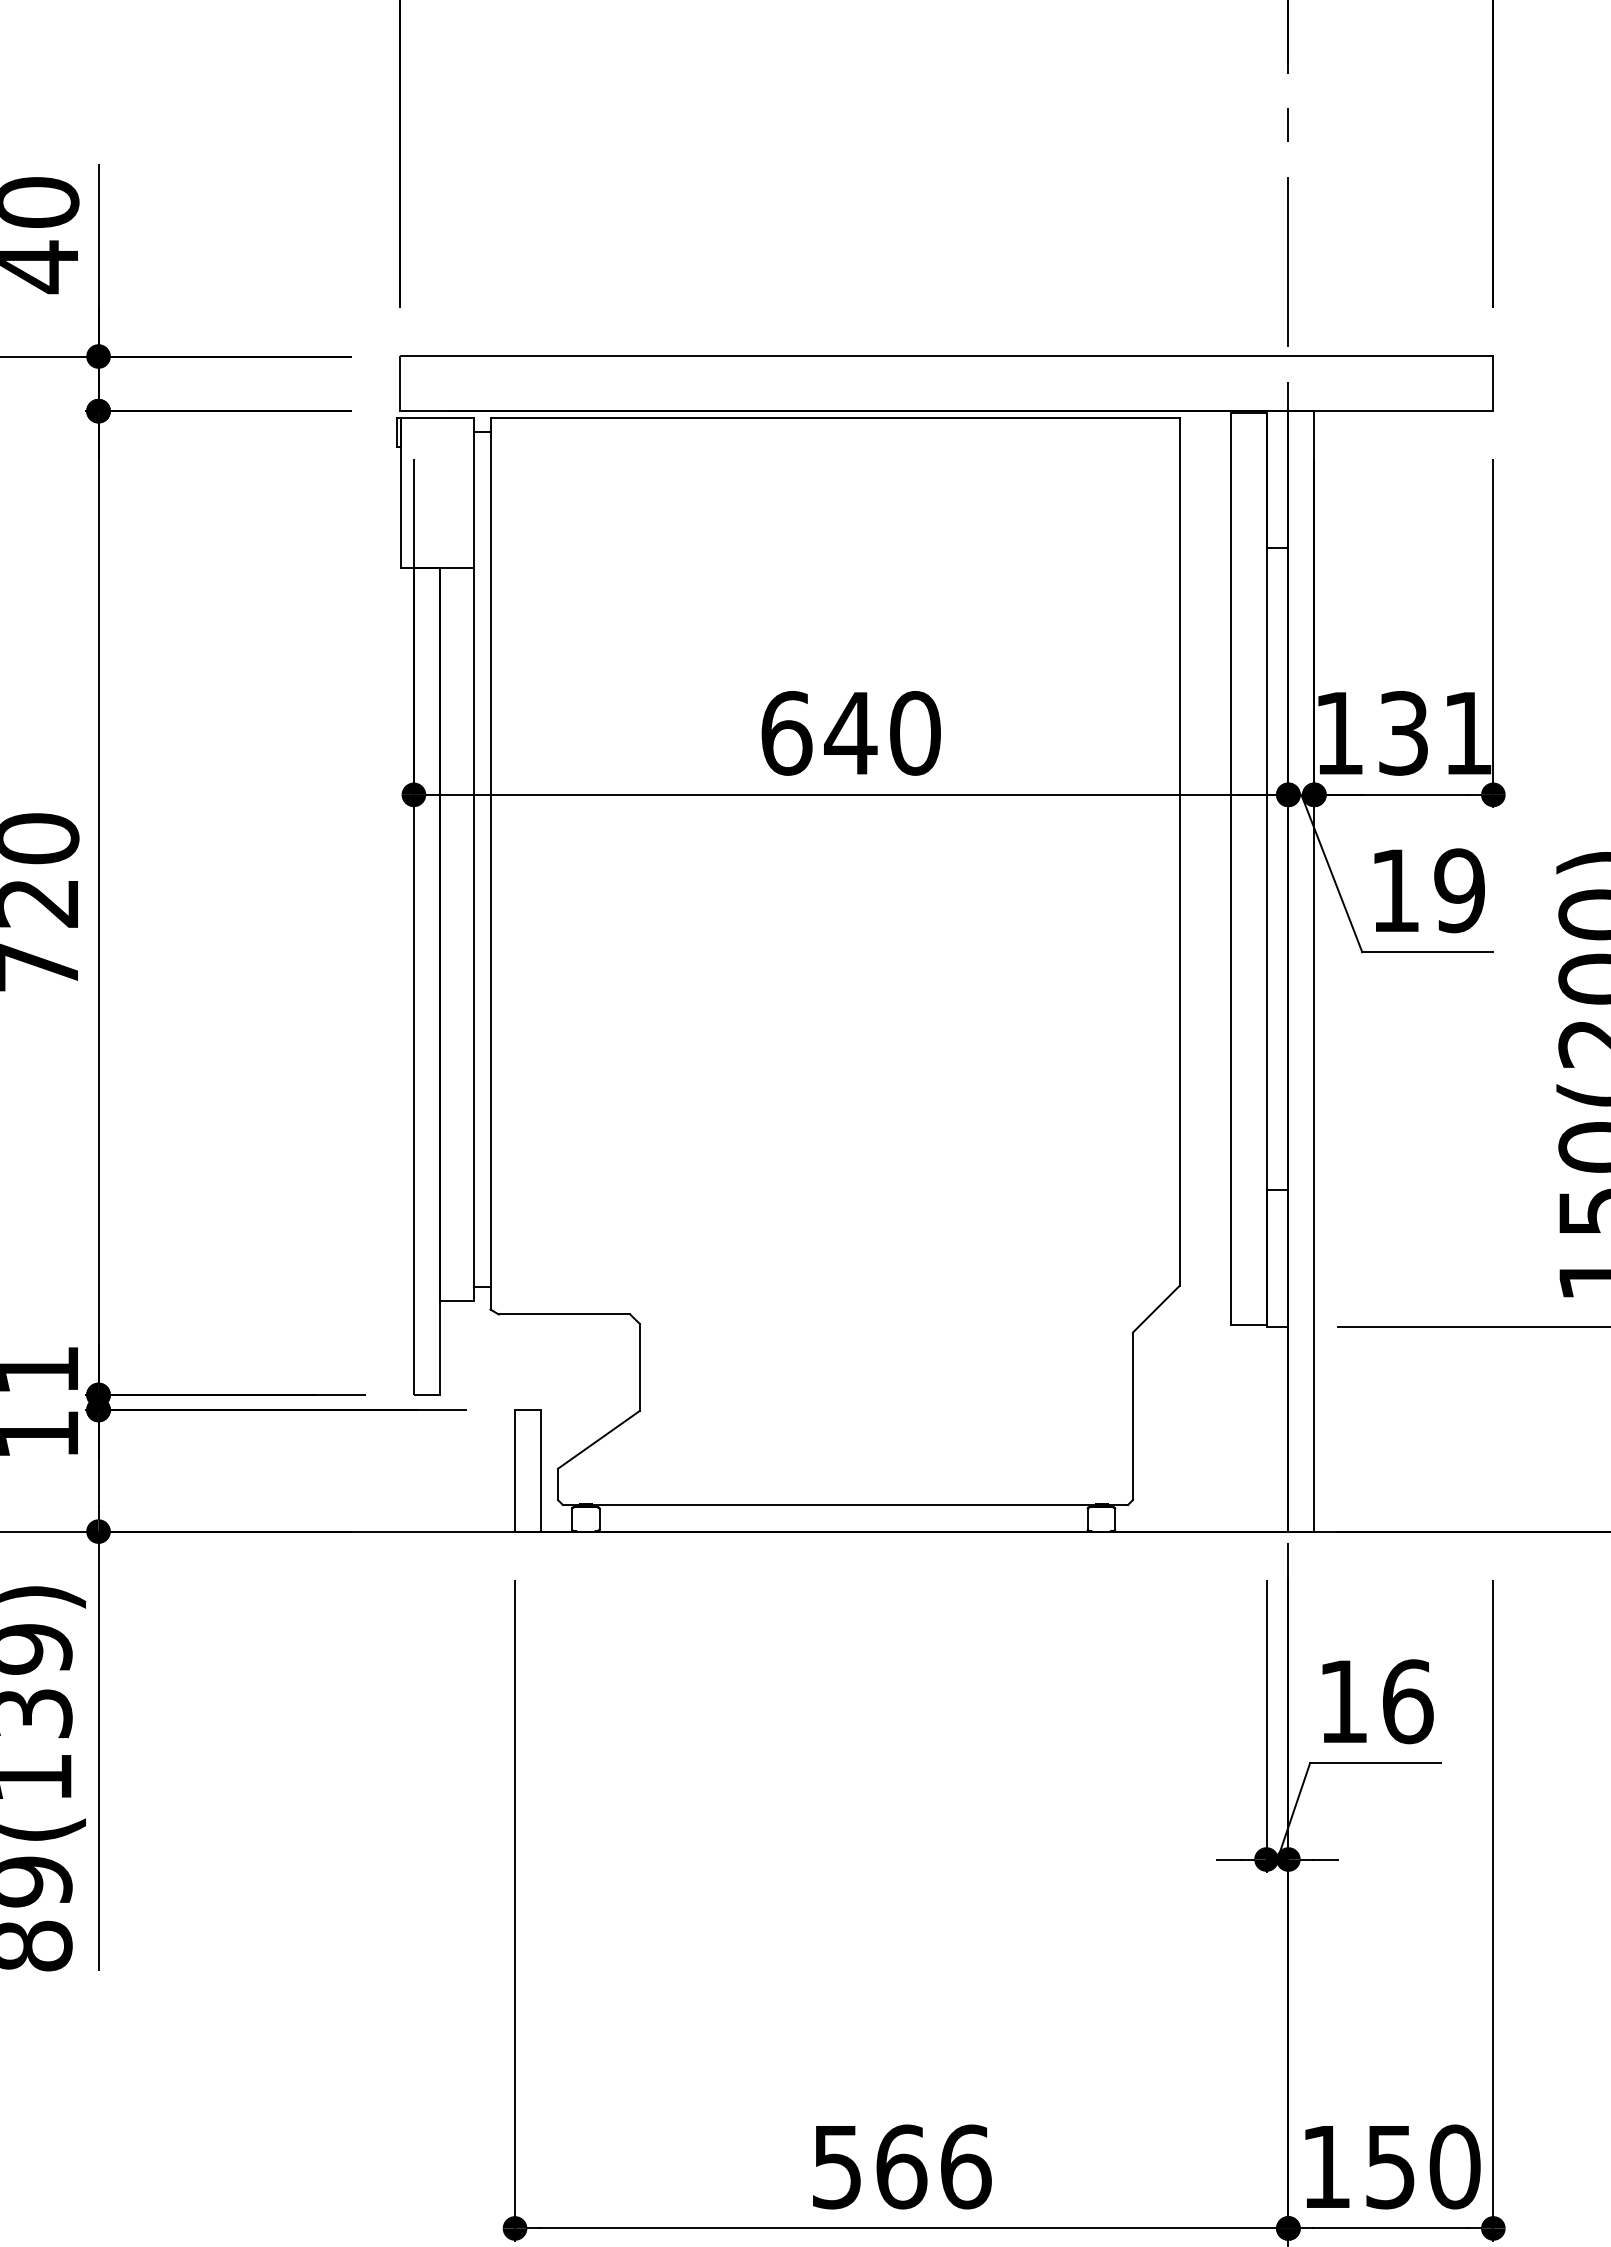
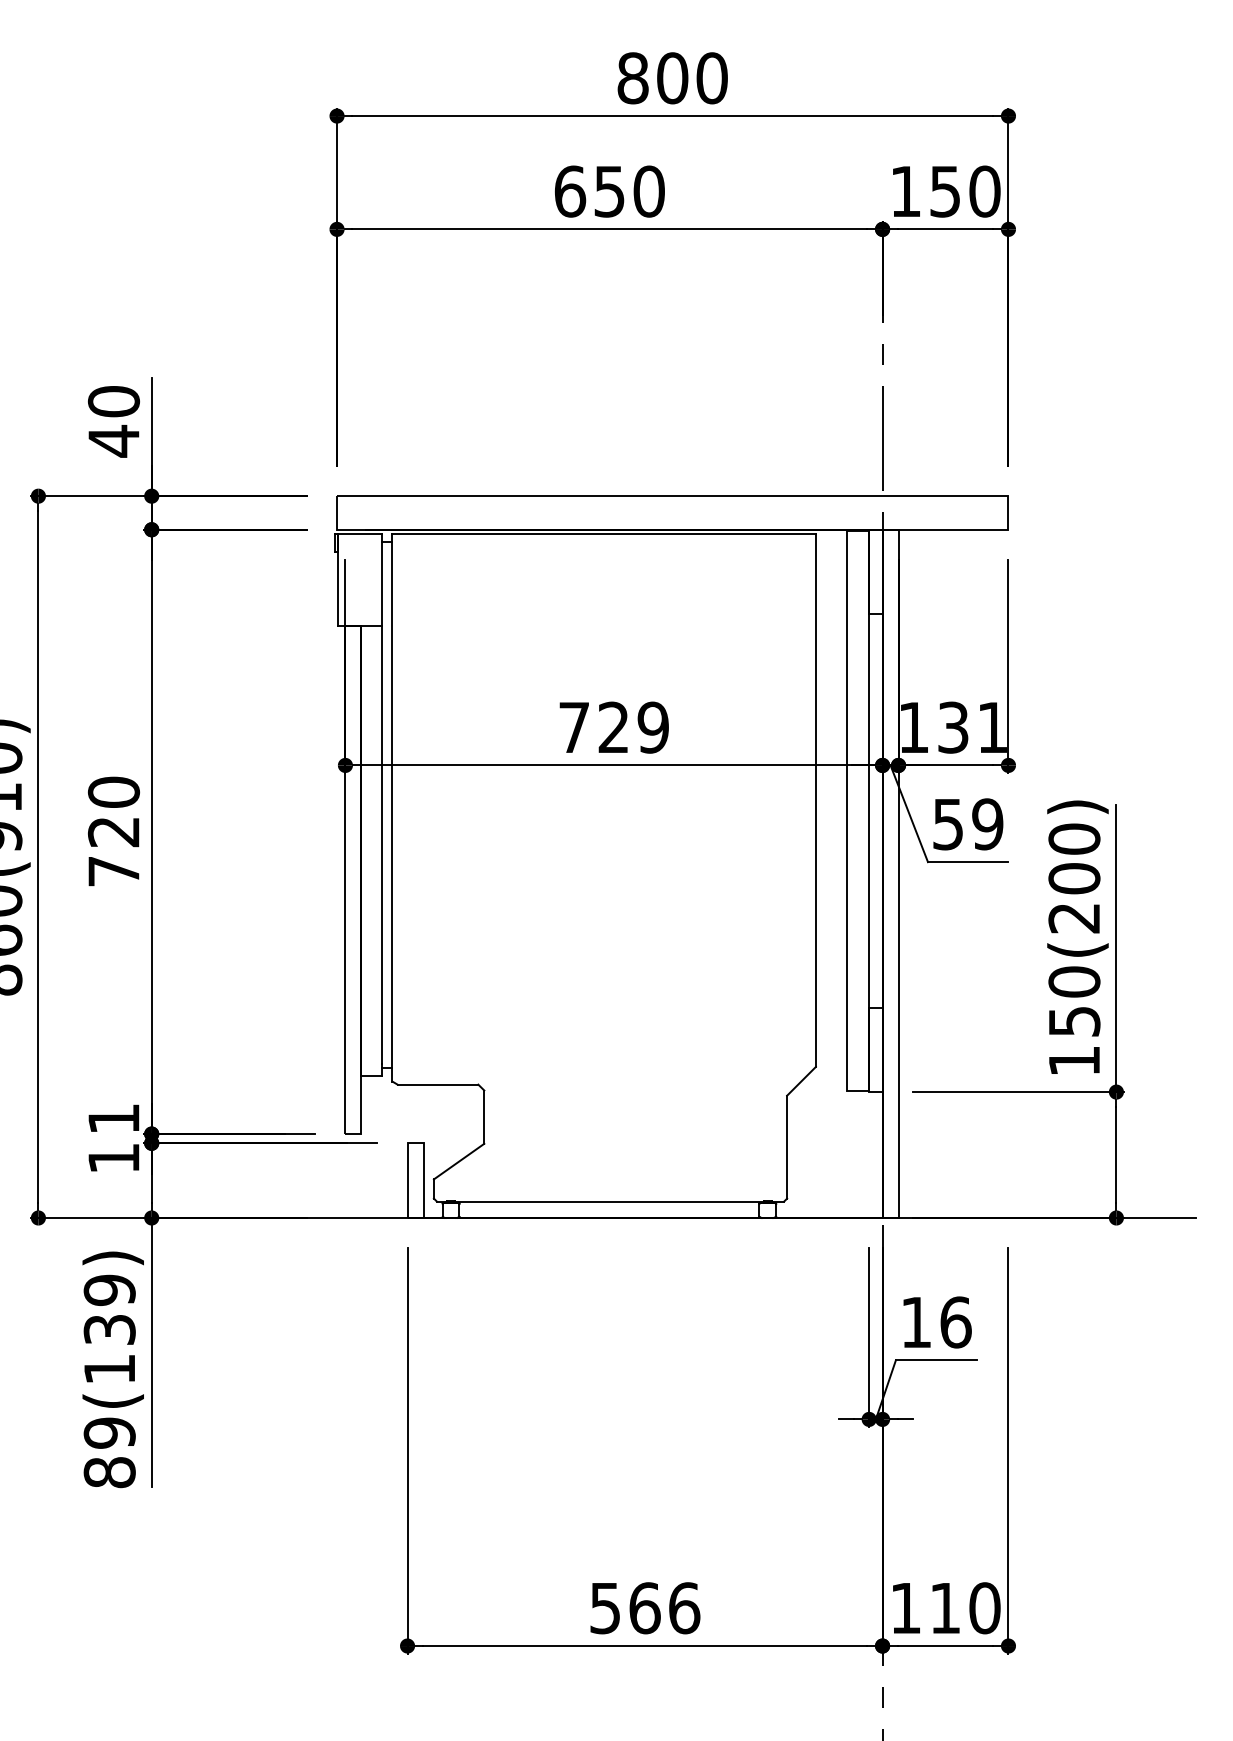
text: (851, 733) -> (614, 727), 640 -> 729
text: (1394, 890) -> (947, 824), 19 -> 59
text: (1389, 2167) -> (944, 1608), 150 -> 110

